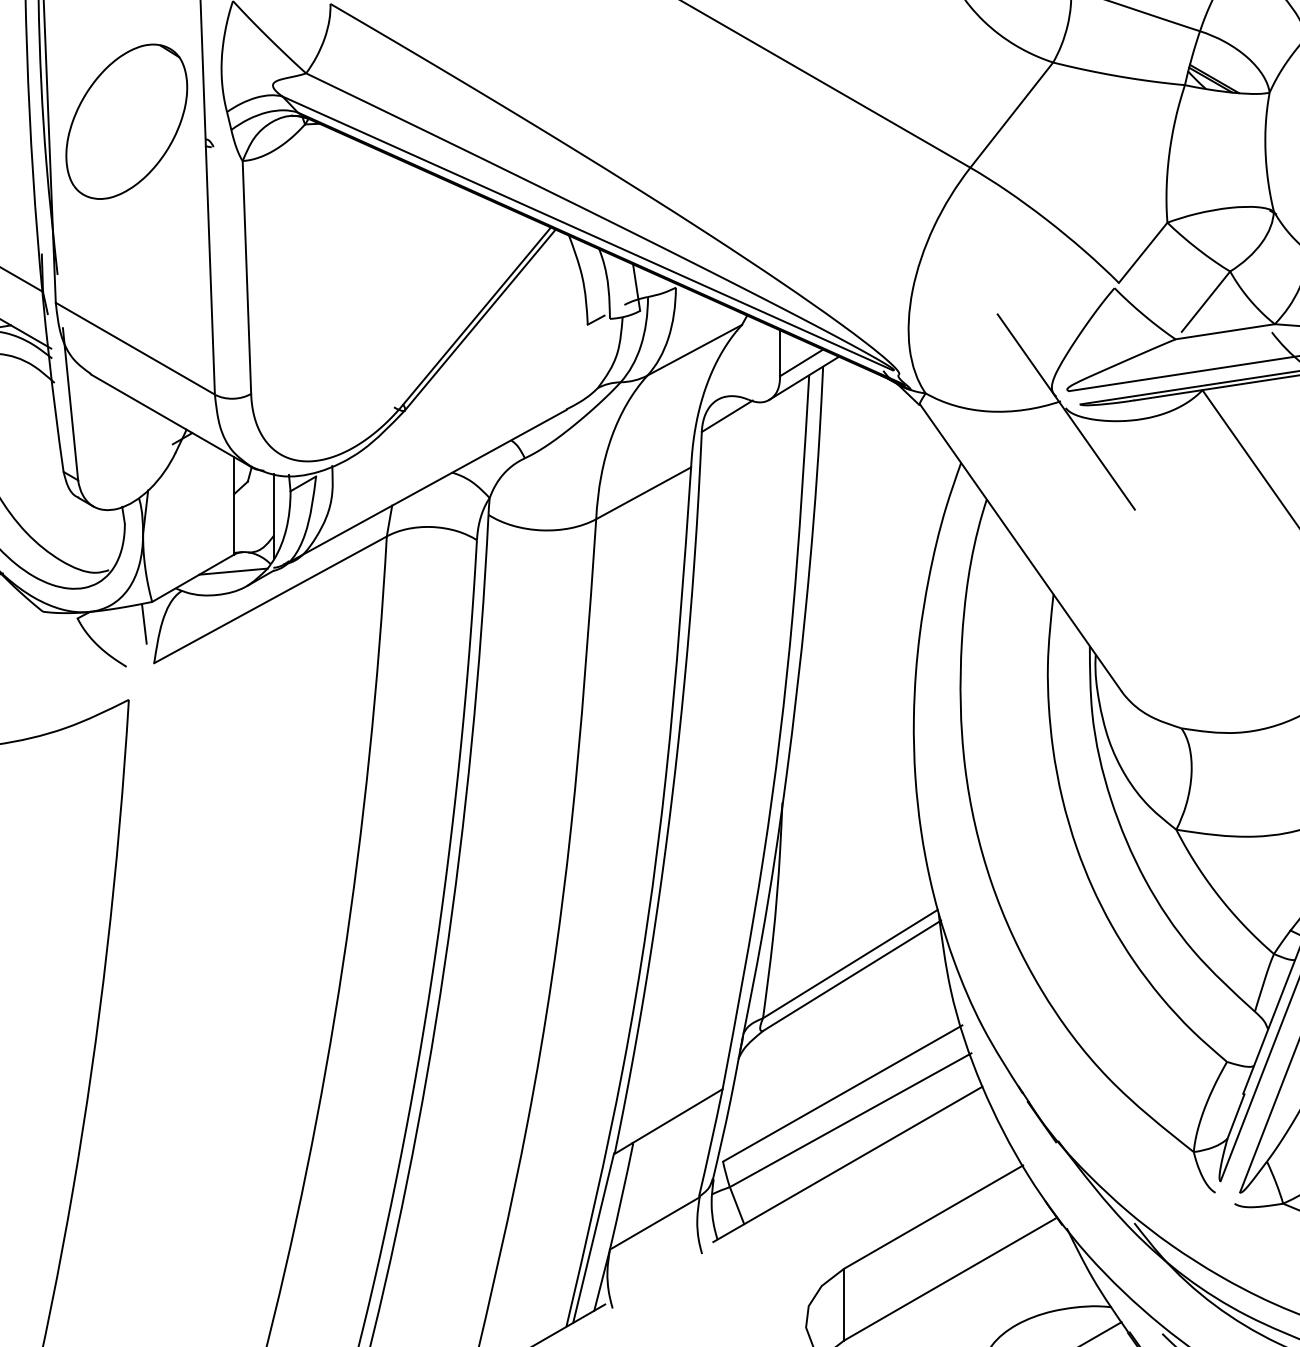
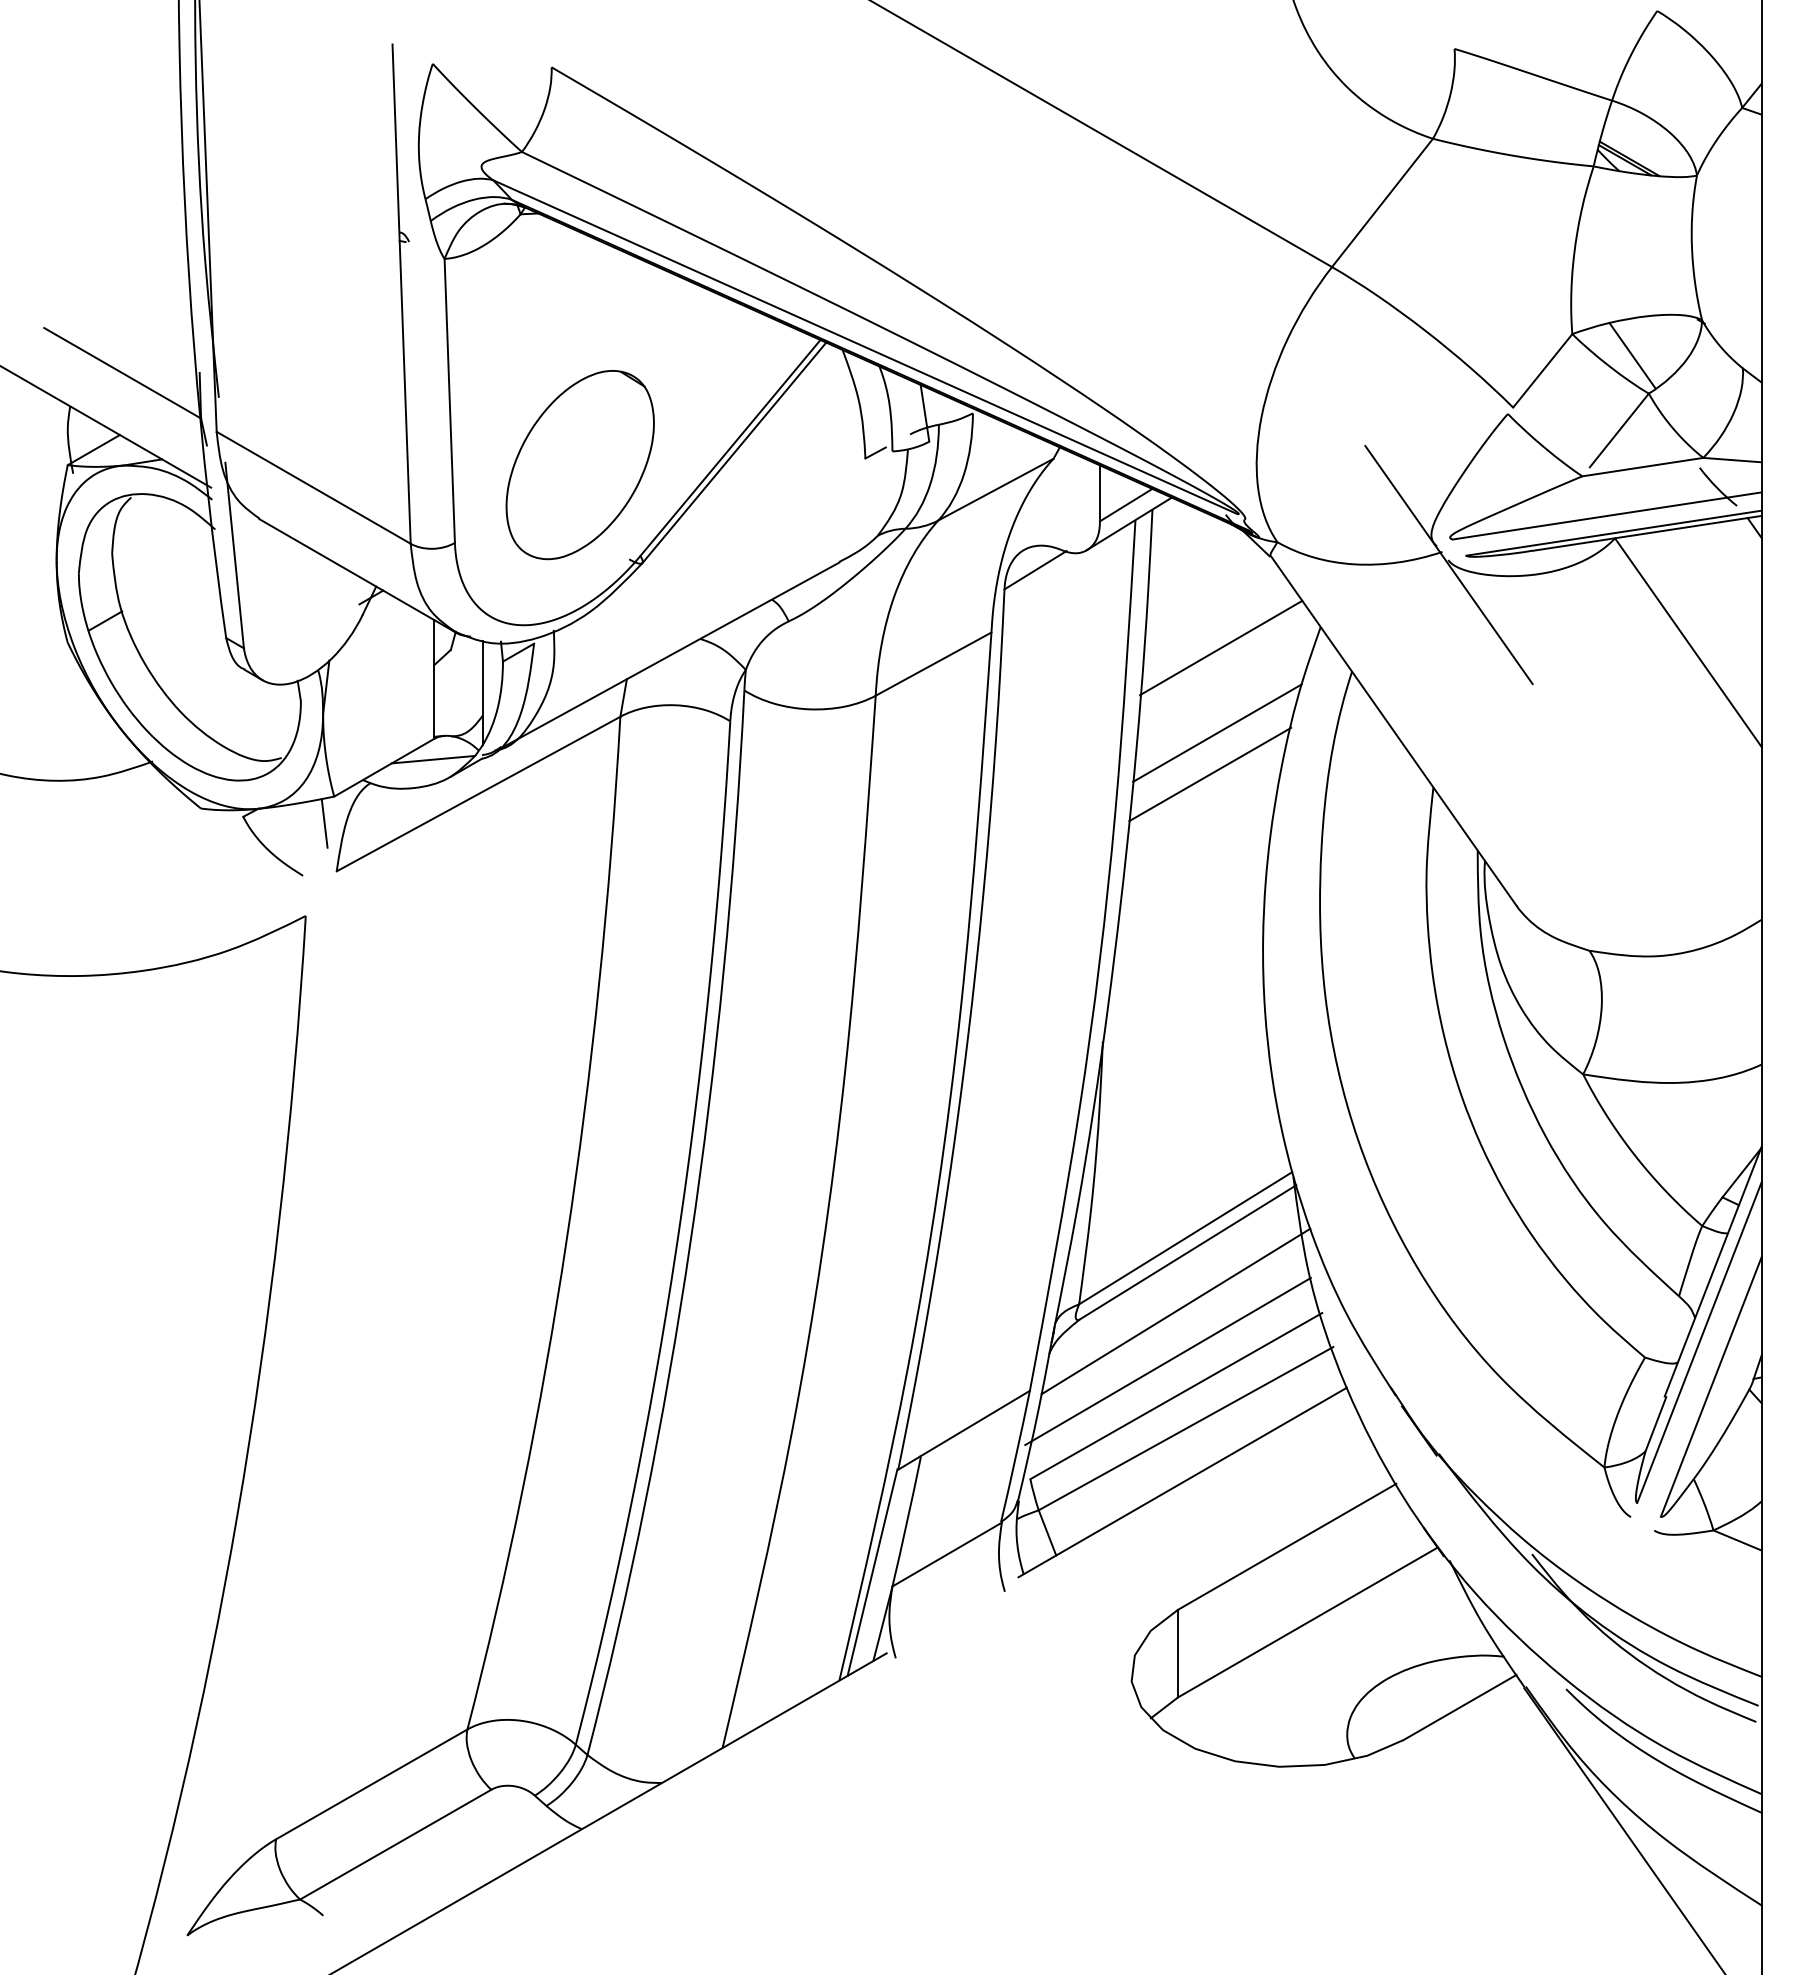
part: (126, 122) -> (579, 465), moved
line: (1216, 240) -> (1632, 355), added
line: (878, 479) -> (1220, 647), added
line: (876, 549) -> (1217, 732), added
line: (870, 583) -> (1210, 774), added
line: (842, 1024) -> (1175, 1311), added
line: (835, 1065) -> (1167, 1361), added

